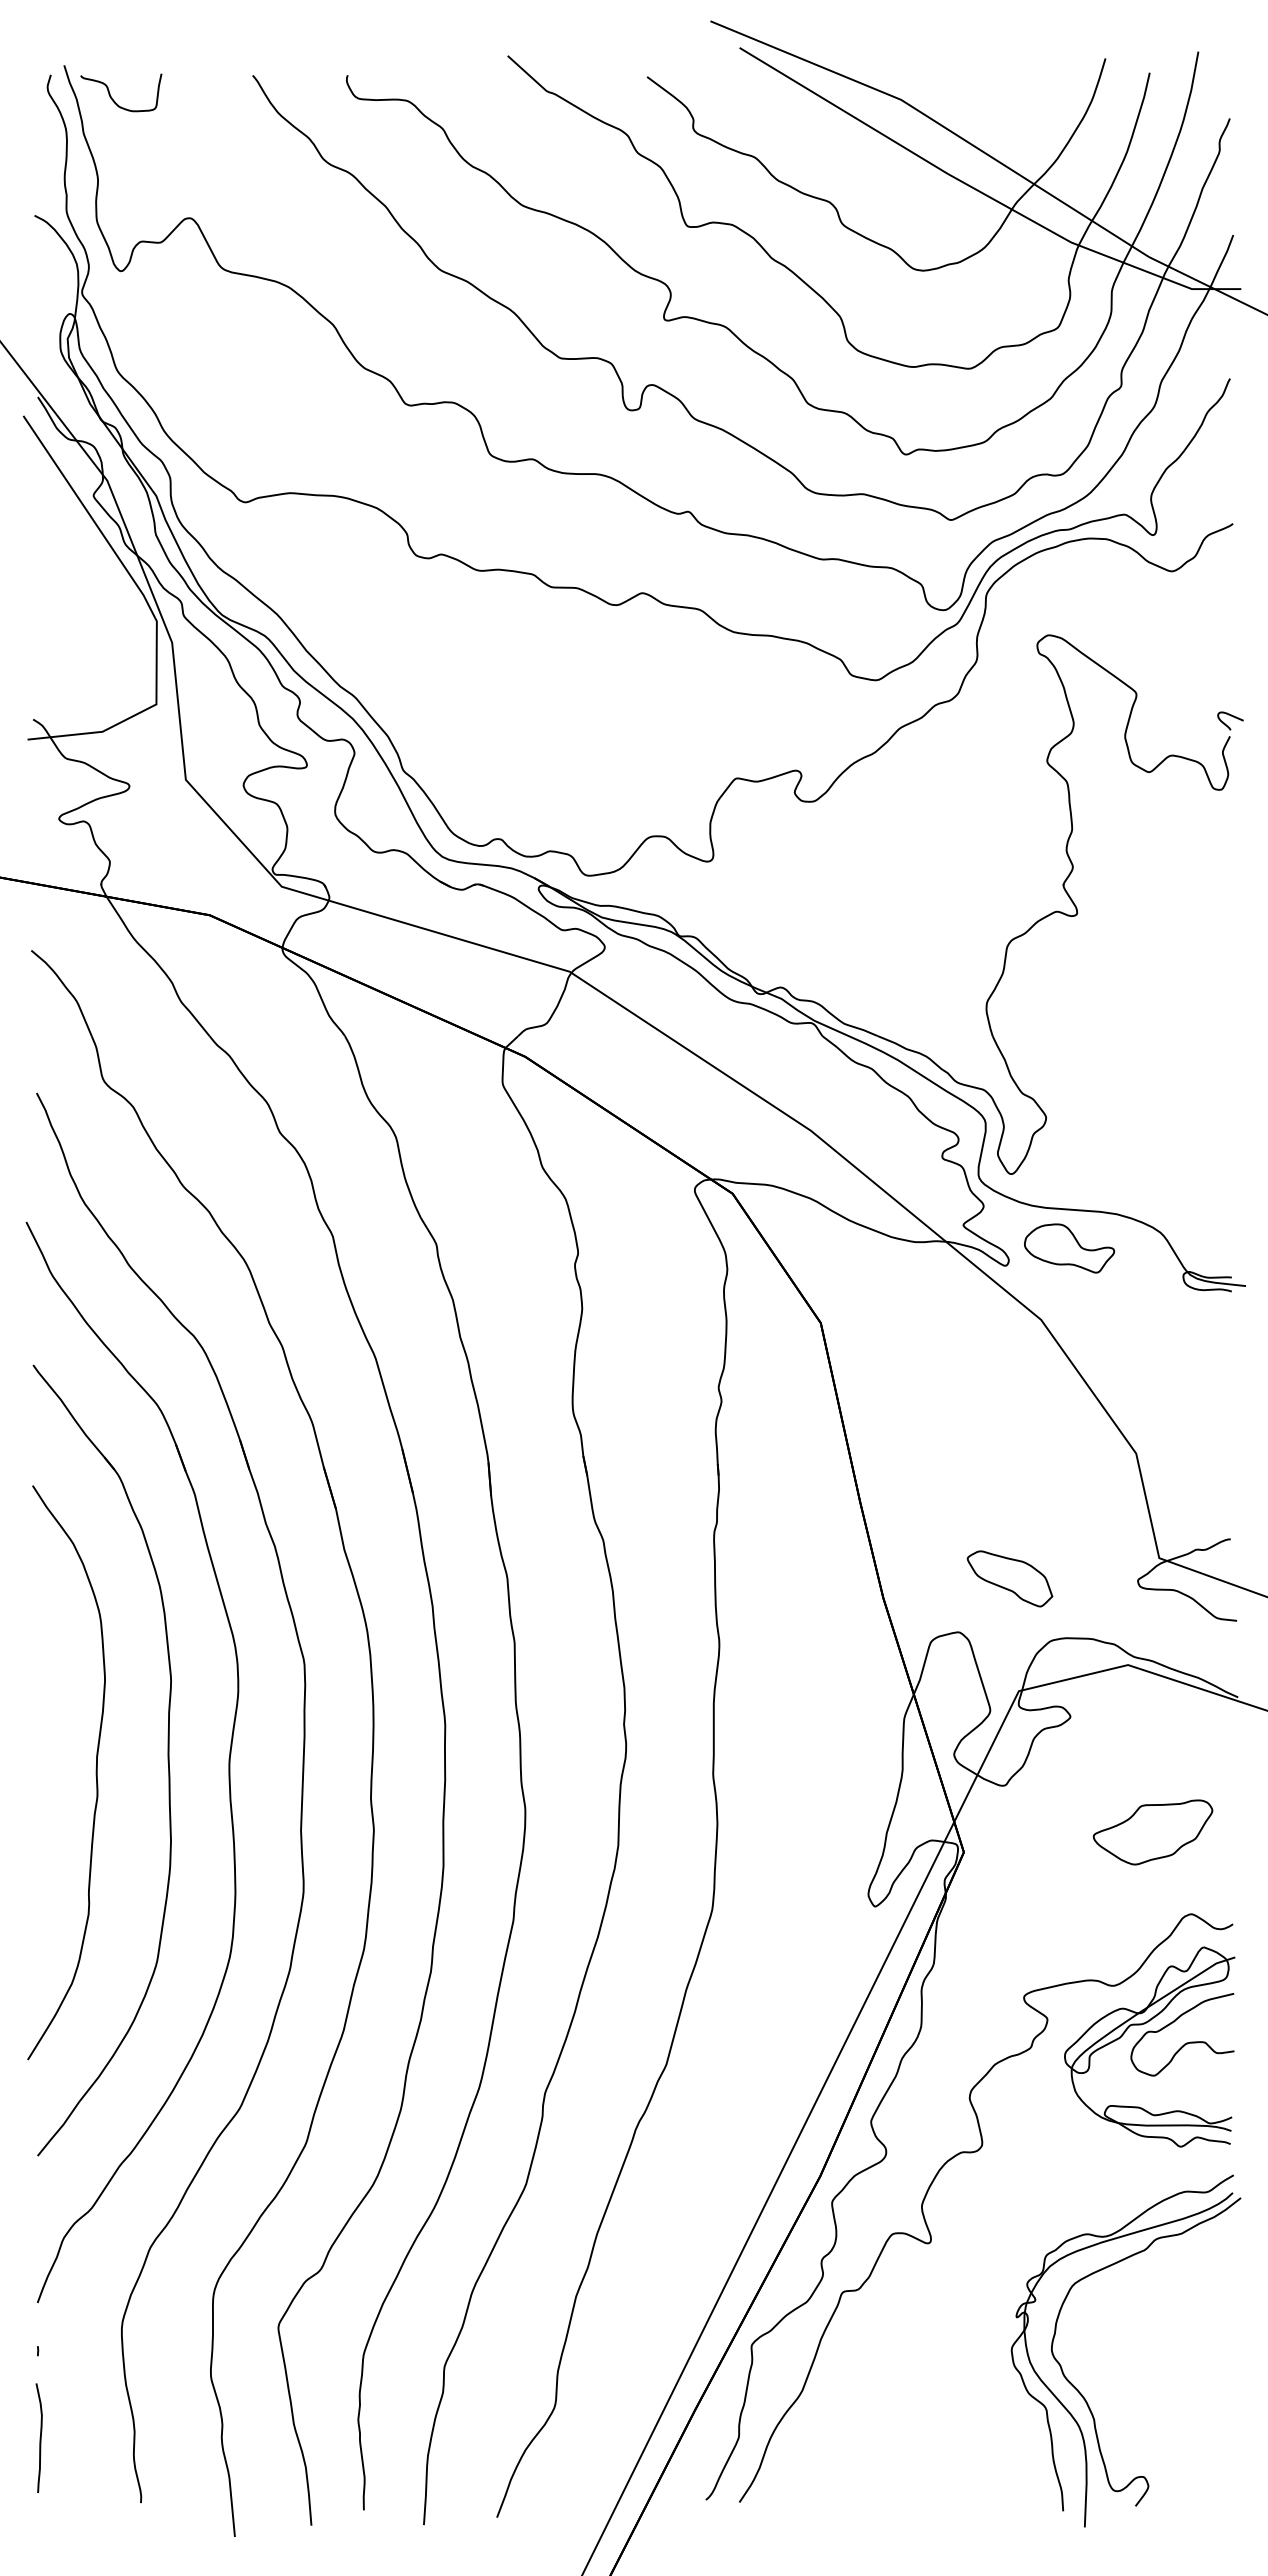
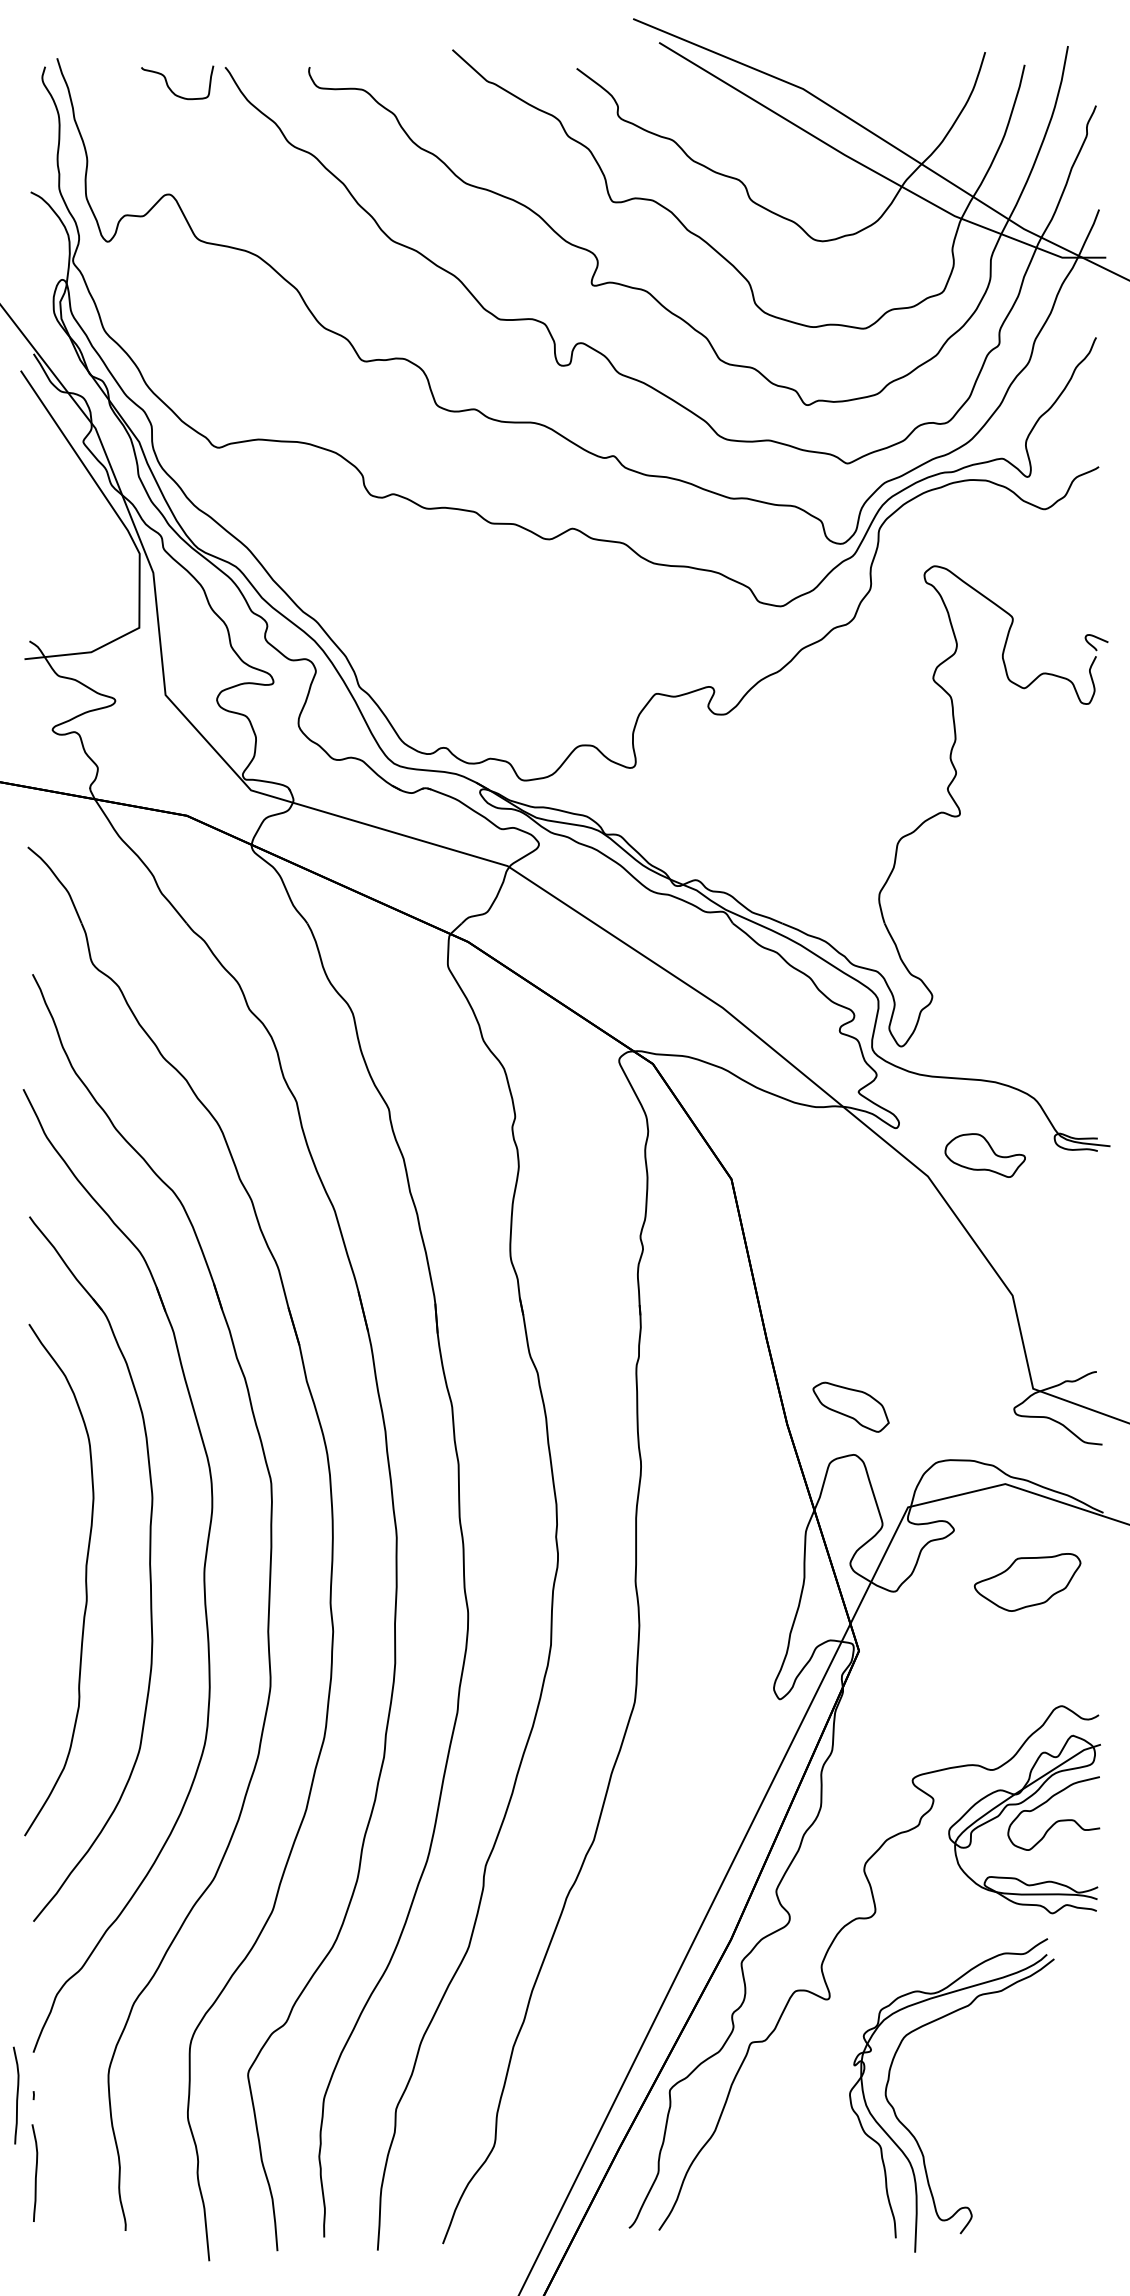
curve: (112, 97) -> (169, 86), moved
part: (1069, 1248) -> (985, 1155), moved
part: (1009, 1578) -> (850, 1406), moved
part: (1152, 1832) -> (1027, 1582), moved
curve: (18, 2350) -> (16, 2095), added
part: (1078, 2389) -> (909, 2129), moved

